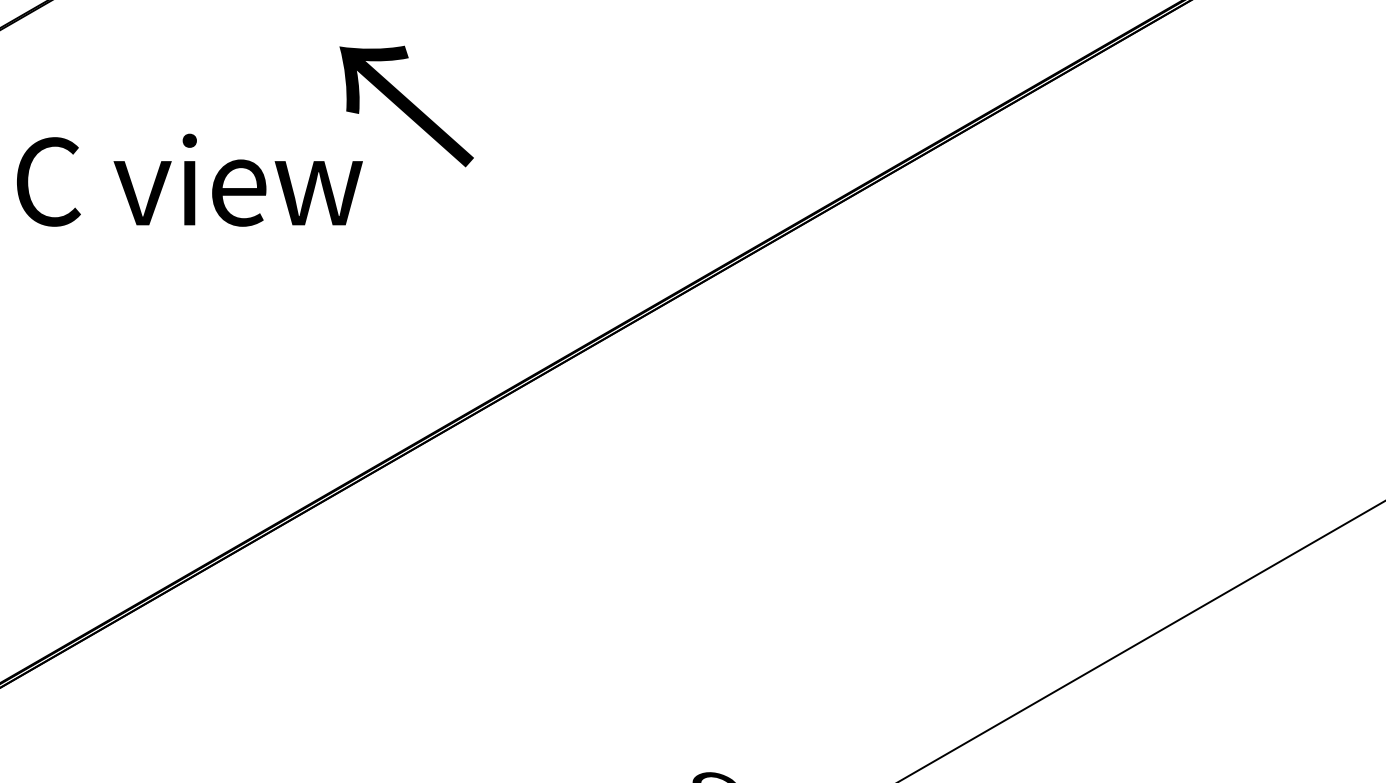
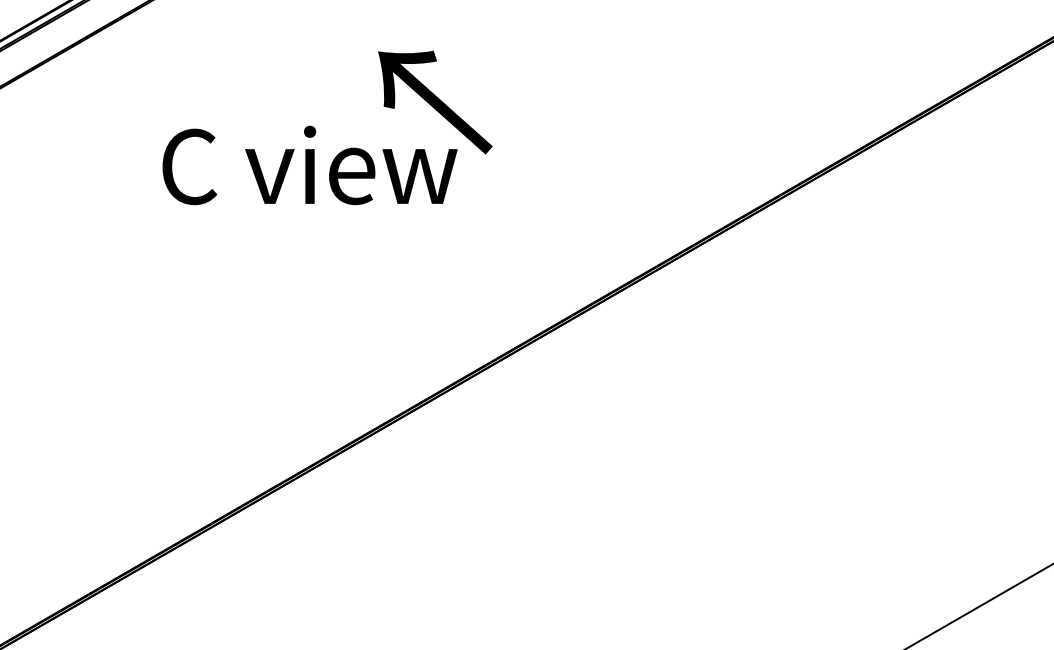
text: (189, 179) -> (309, 164), moved

